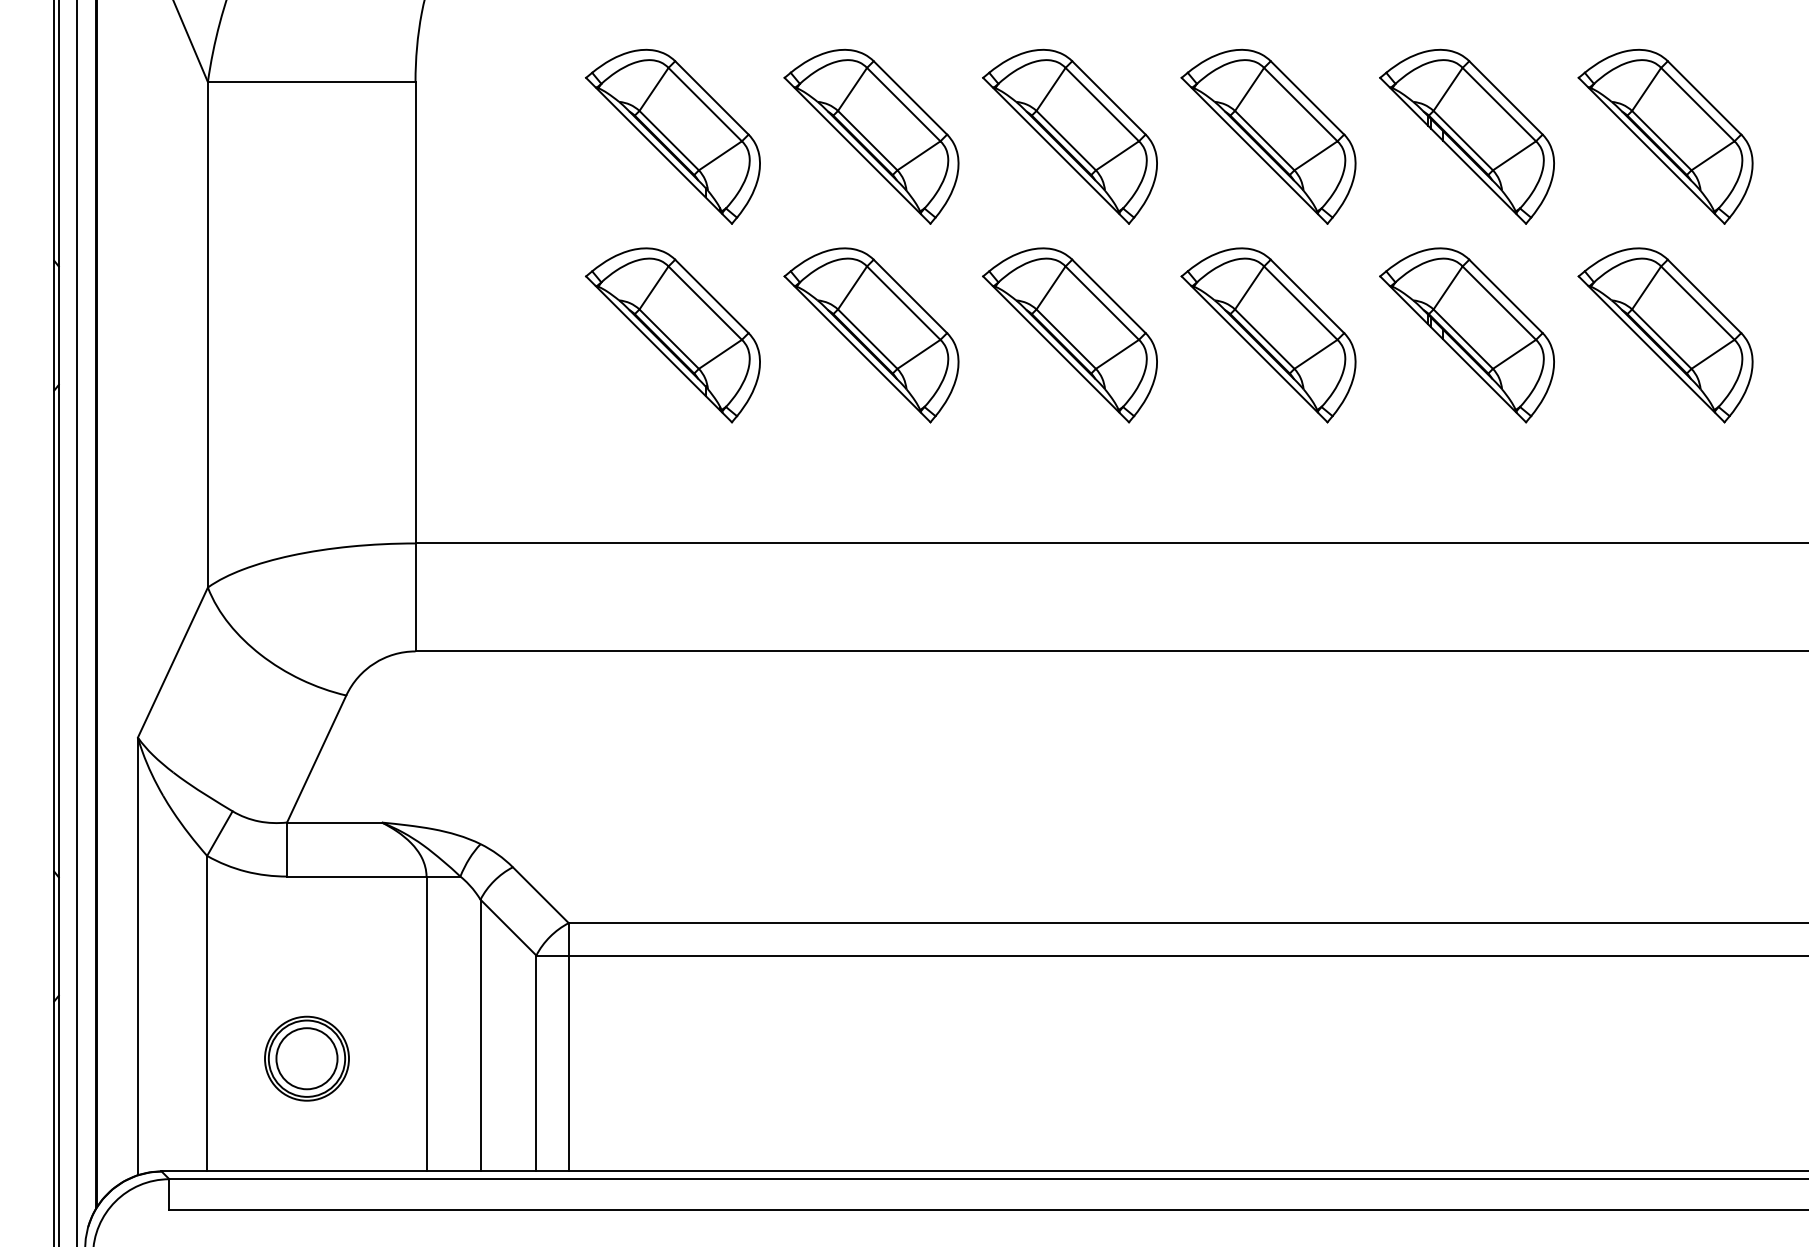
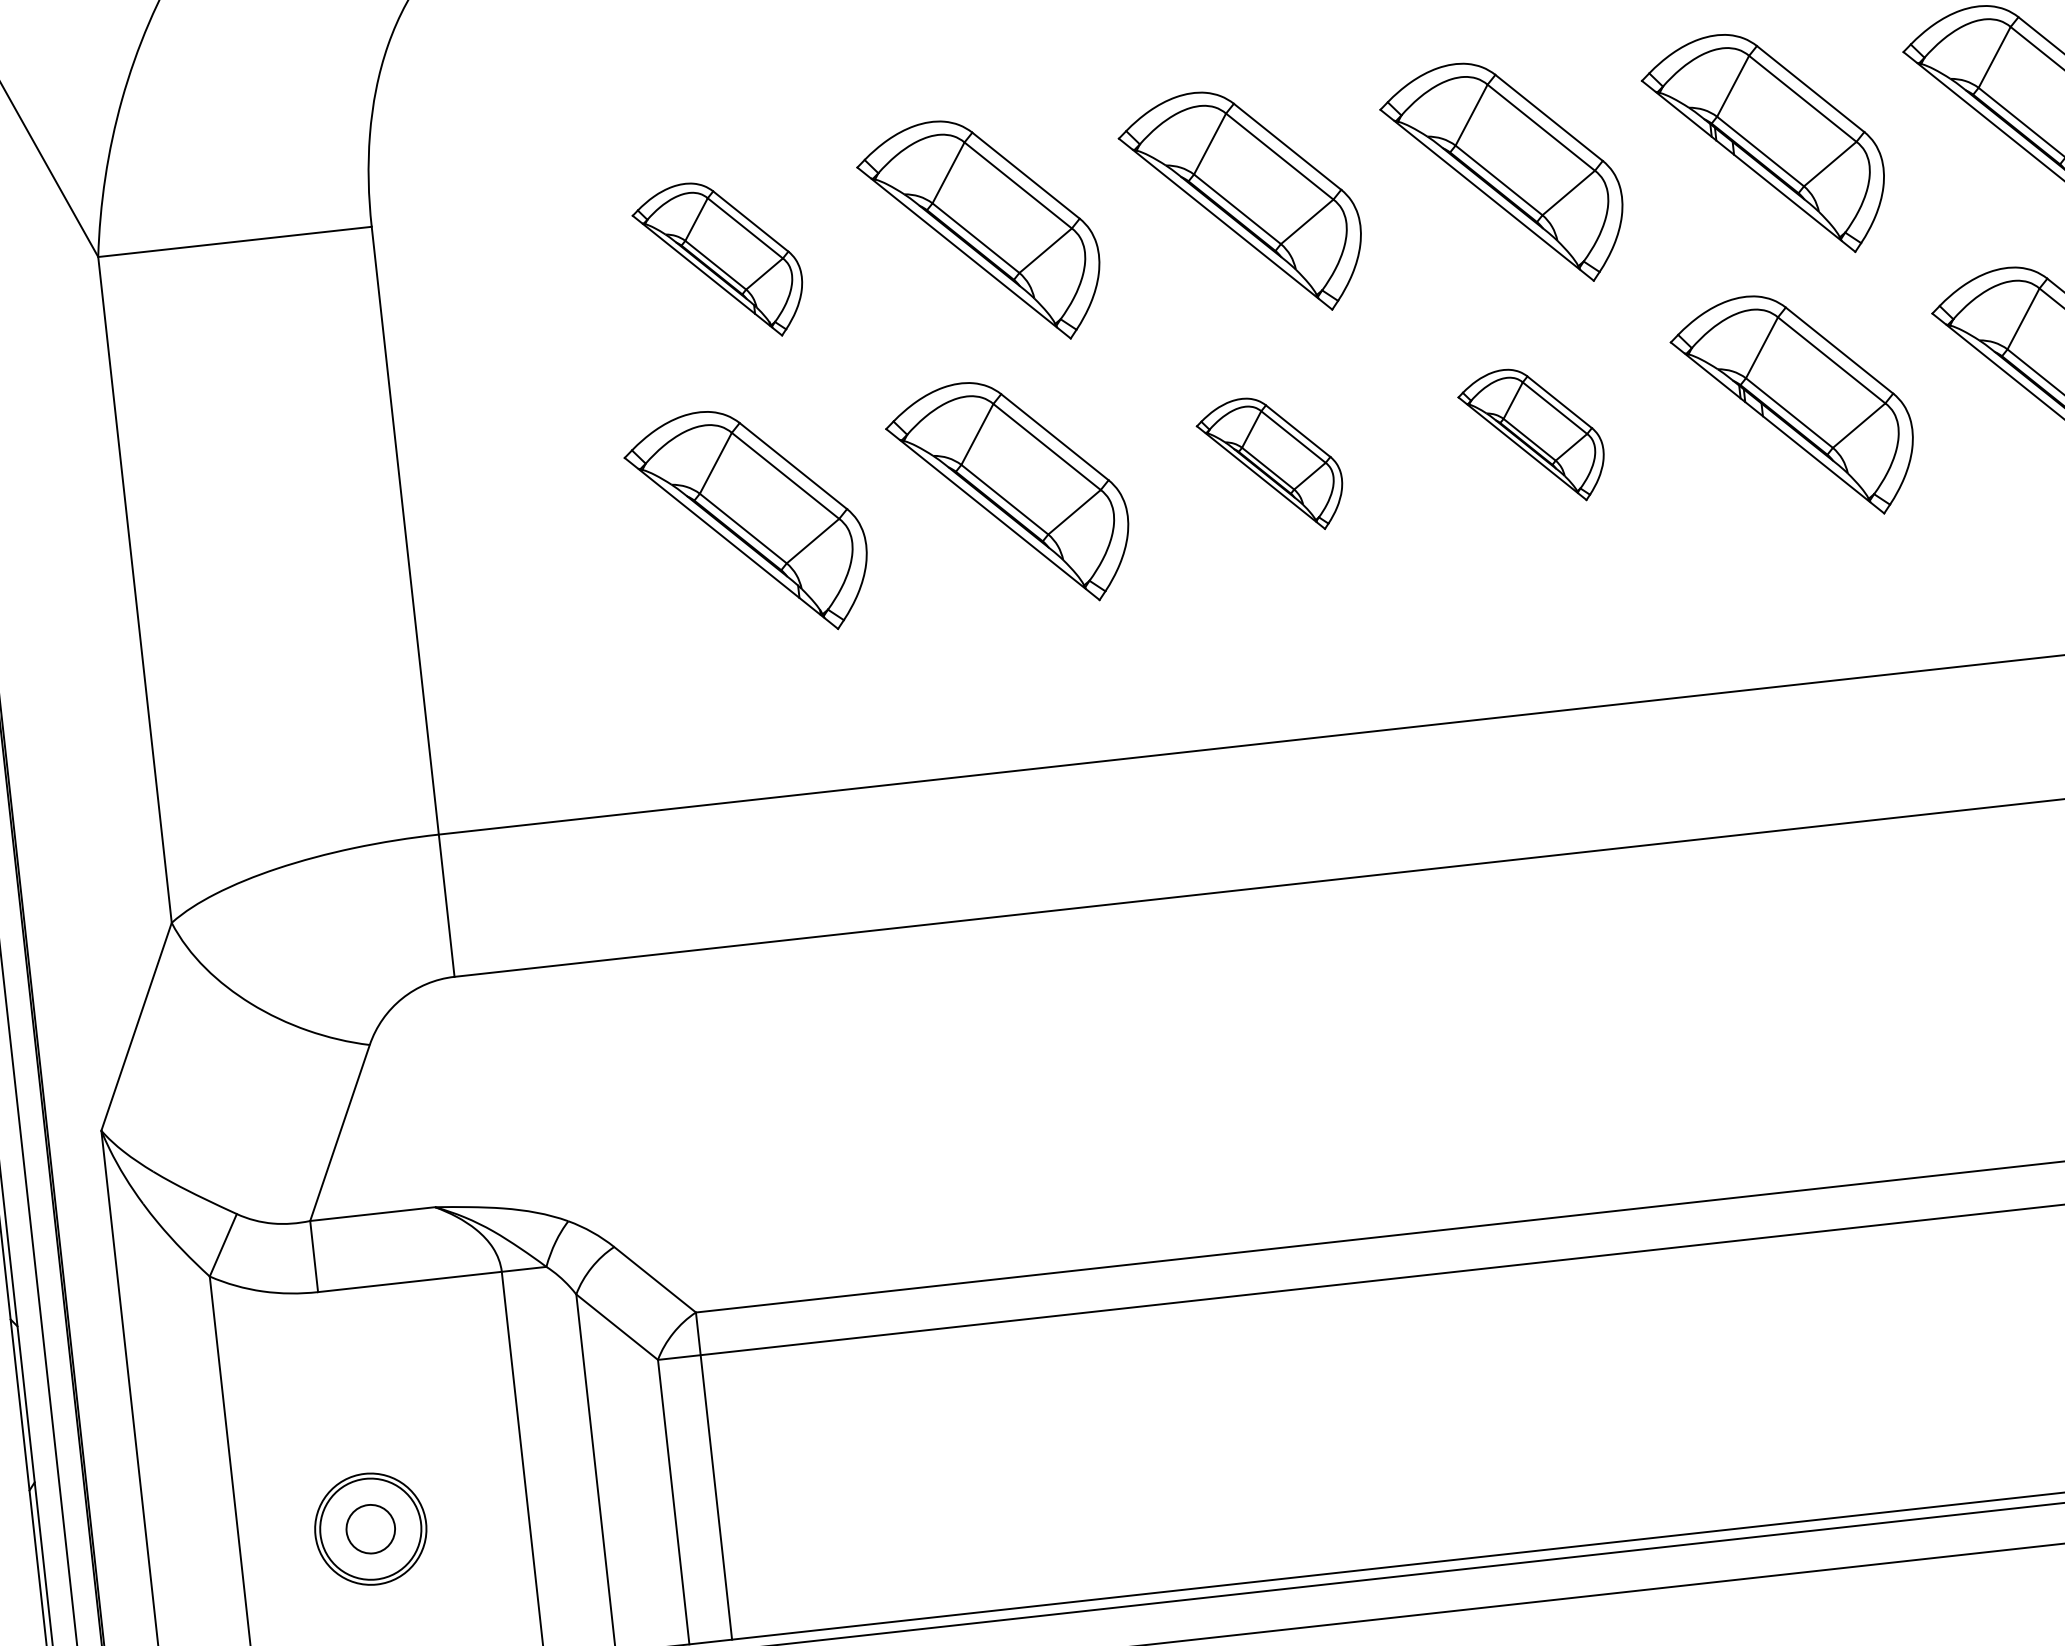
part: (672, 136) -> (718, 261), size x0.7
part: (1069, 335) -> (1270, 465), size x0.6
part: (1268, 335) -> (1532, 436), size x0.6
circle: (306, 1058) -> (370, 1528), size x0.6

